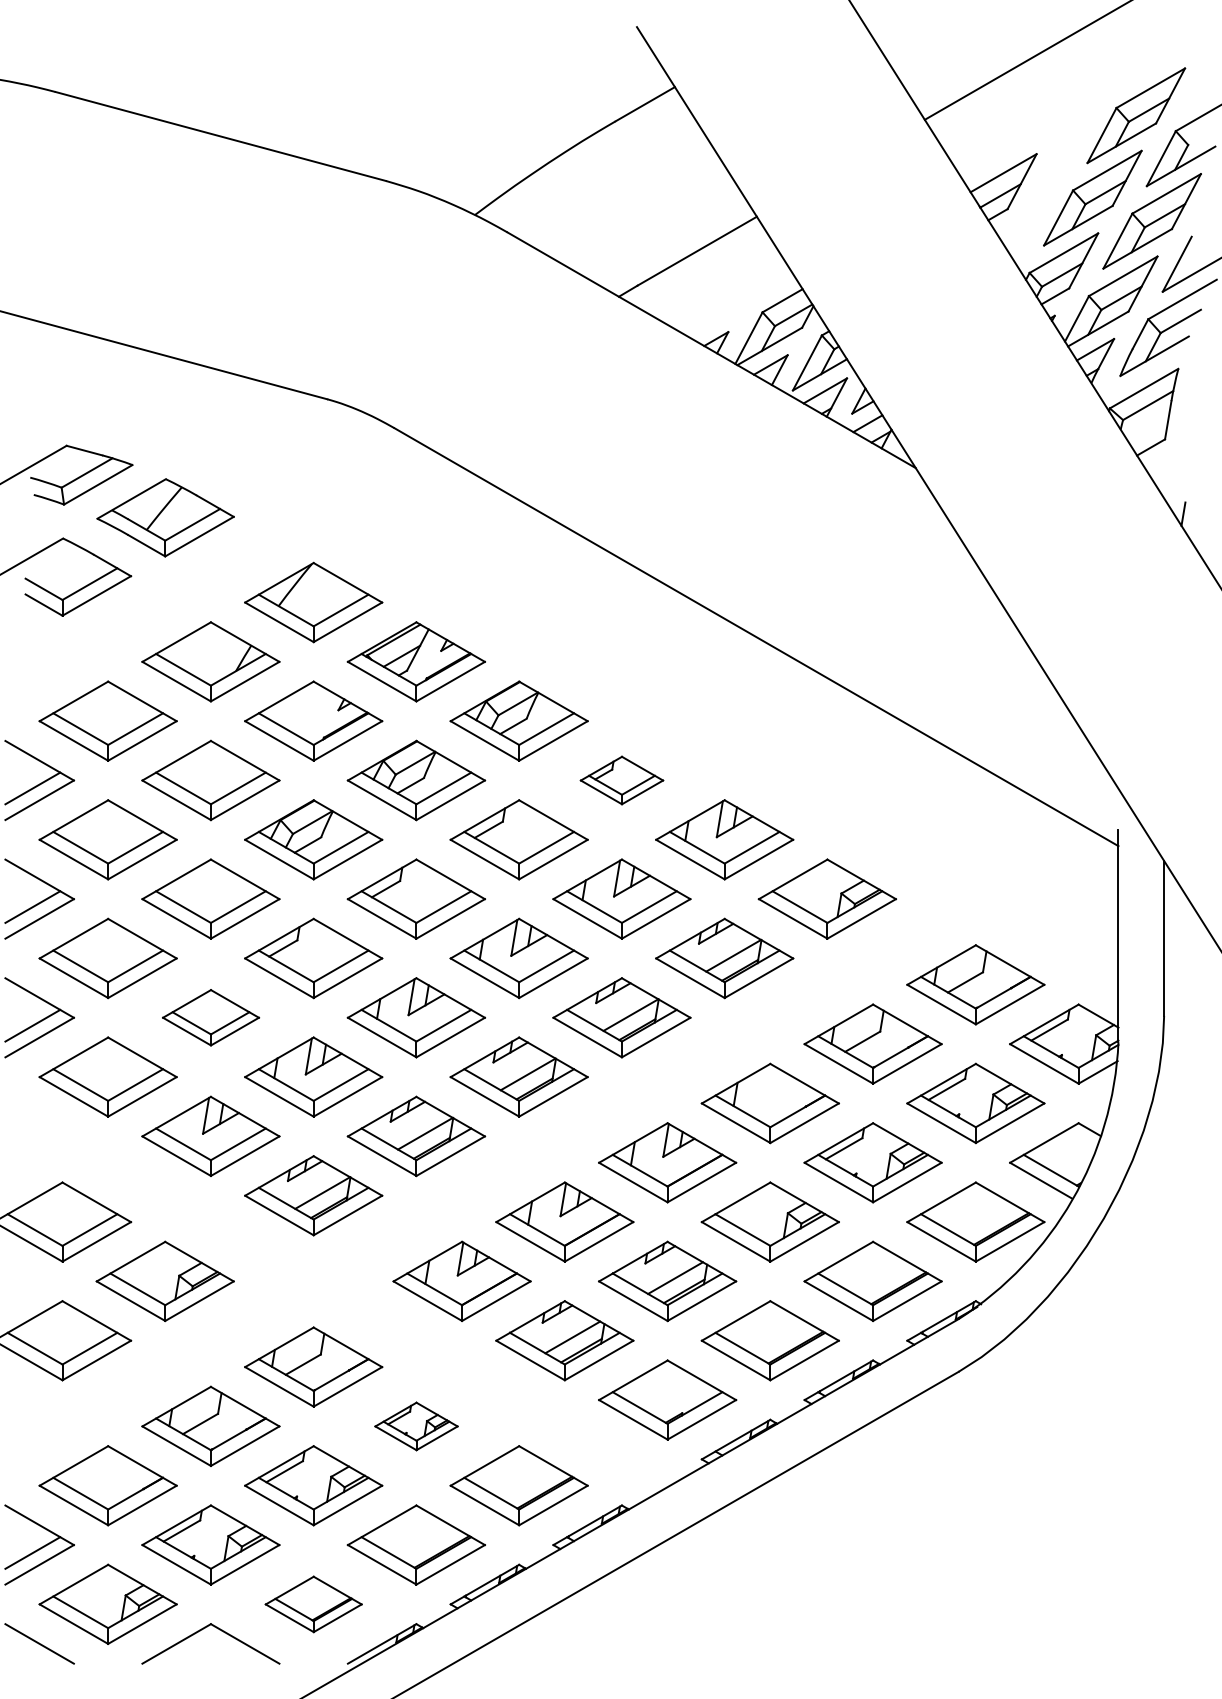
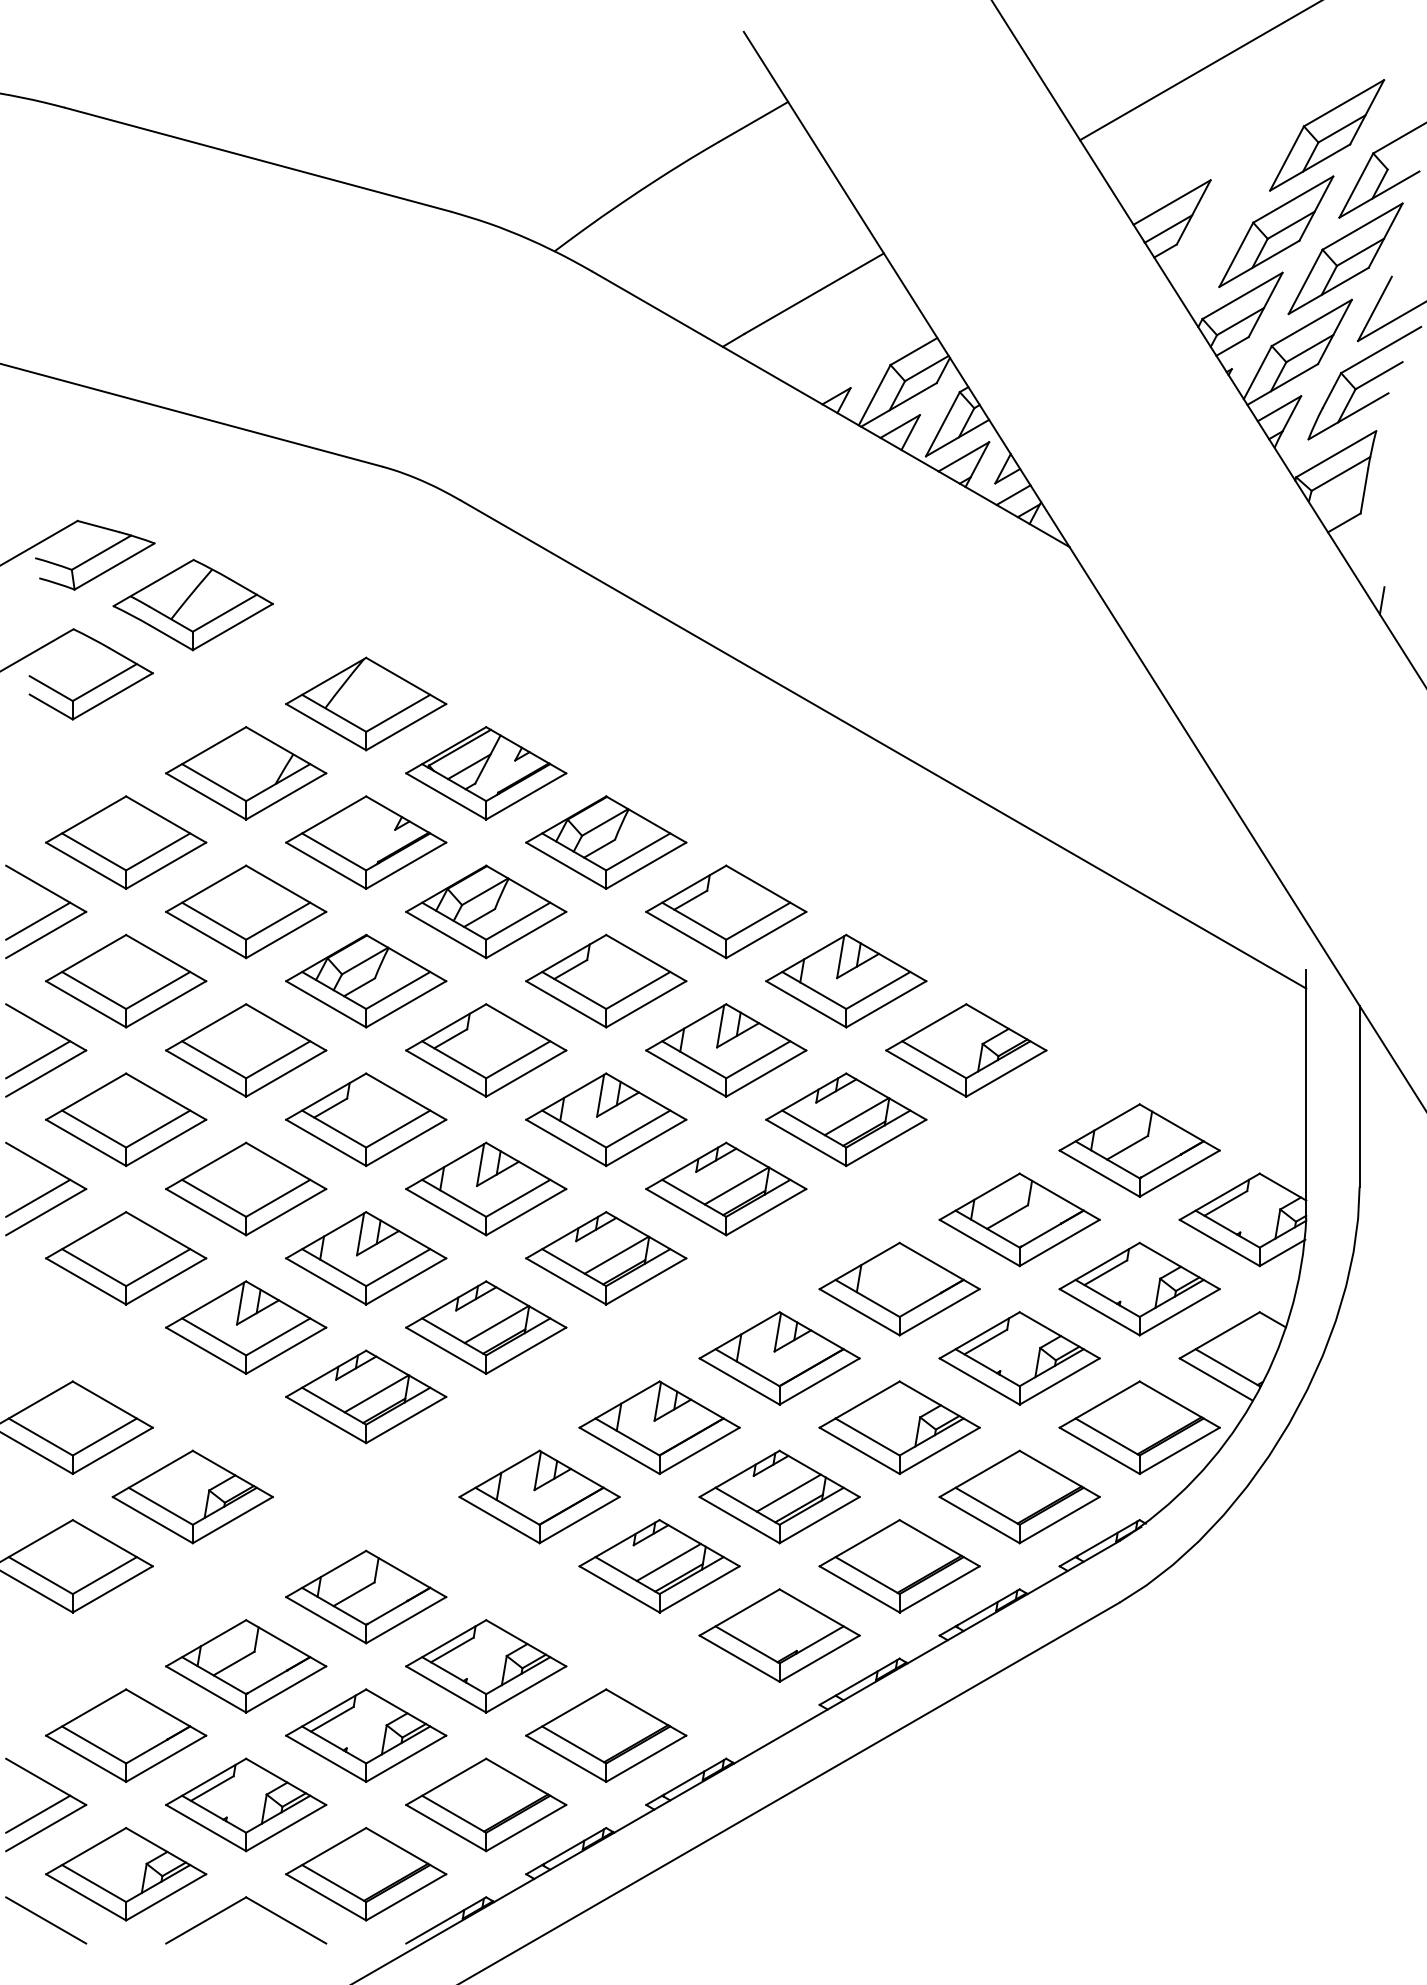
part: (622, 780) -> (726, 911), size x1.67
part: (211, 1017) -> (246, 1188), size x1.43
part: (416, 1426) -> (486, 1666), size x1.67
part: (313, 1604) -> (366, 1874), size x1.43

